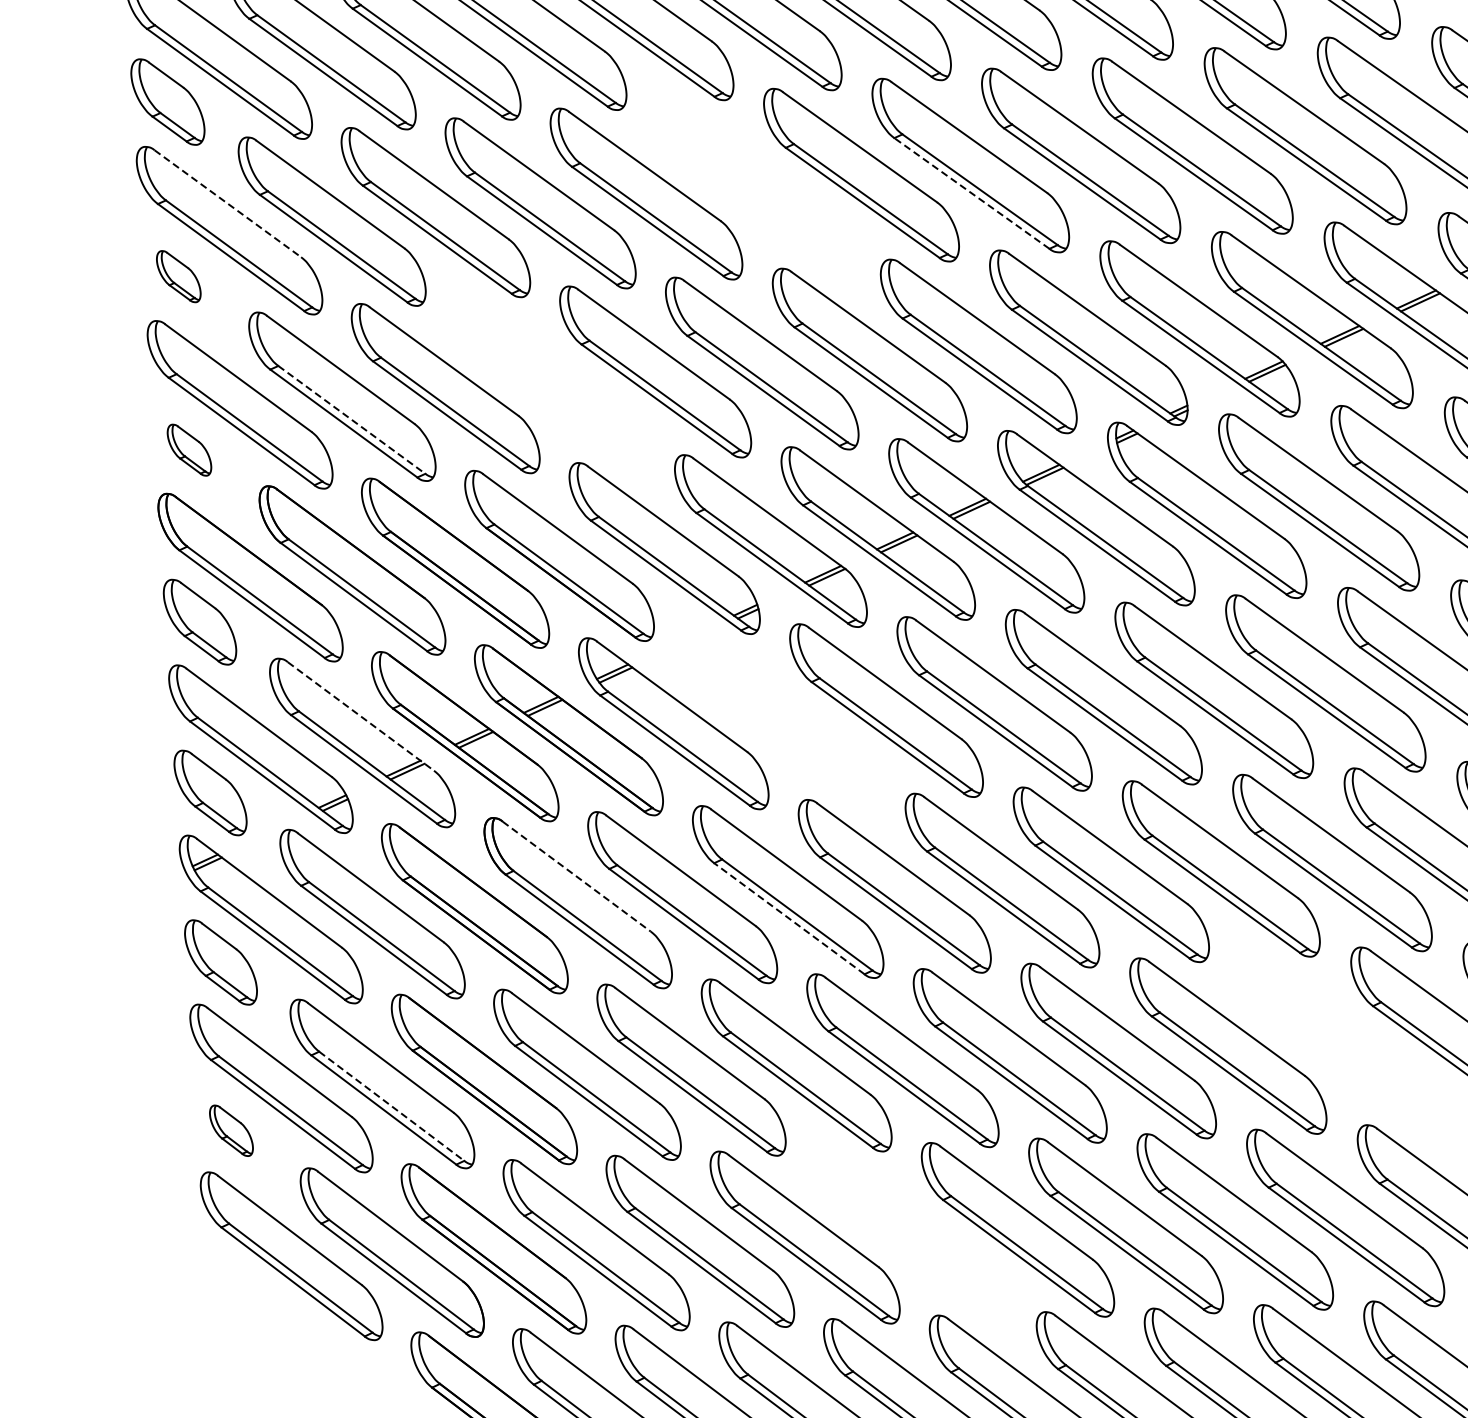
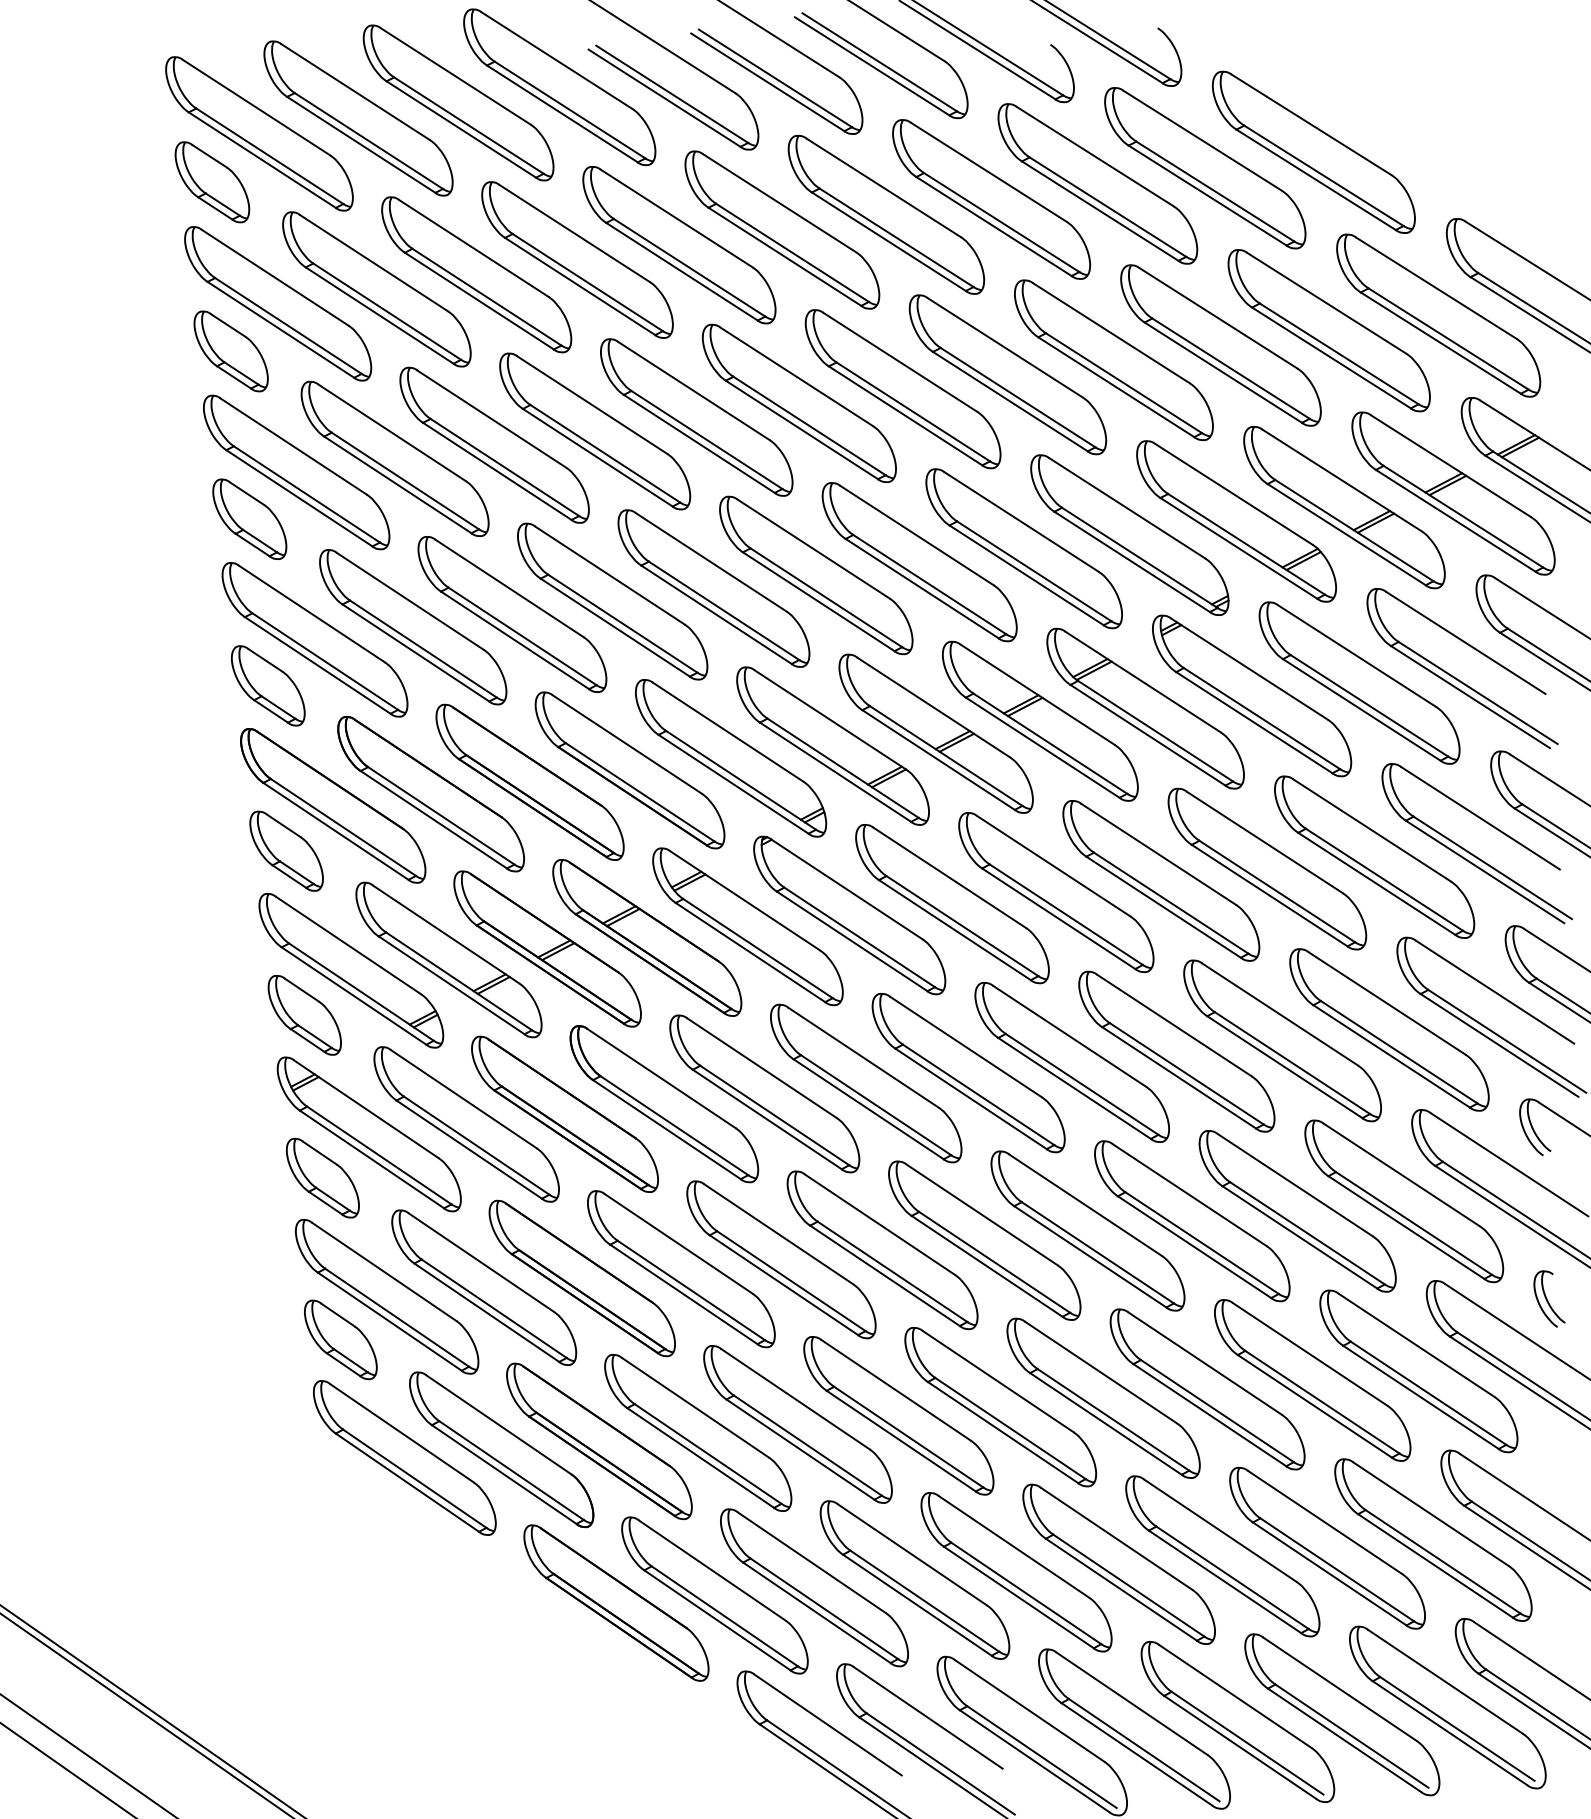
part: (752, 183) -> (798, 402), added
line: (972, 193) -> (1010, 401), dashed -> solid
line: (227, 203) -> (293, 446), dashed -> solid
part: (178, 275) -> (249, 518), size x1.67
part: (549, 380) -> (612, 601), added
line: (351, 420) -> (423, 649), dashed -> solid
part: (189, 449) -> (268, 685), size x1.67
line: (361, 716) -> (446, 934), dashed -> solid
part: (779, 717) -> (849, 915), added
line: (576, 876) -> (661, 1078), dashed -> solid
line: (789, 917) -> (868, 1108), dashed -> solid
part: (1339, 1041) -> (1404, 1201), added
line: (392, 1106) -> (494, 1308), dashed -> solid
part: (231, 1130) -> (340, 1339), size x1.67
part: (910, 1234) -> (1000, 1407), added

